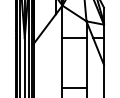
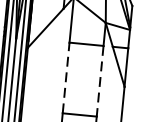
line: (62, 62) -> (66, 77), solid -> dashed
line: (86, 63) -> (100, 82), solid -> dashed

